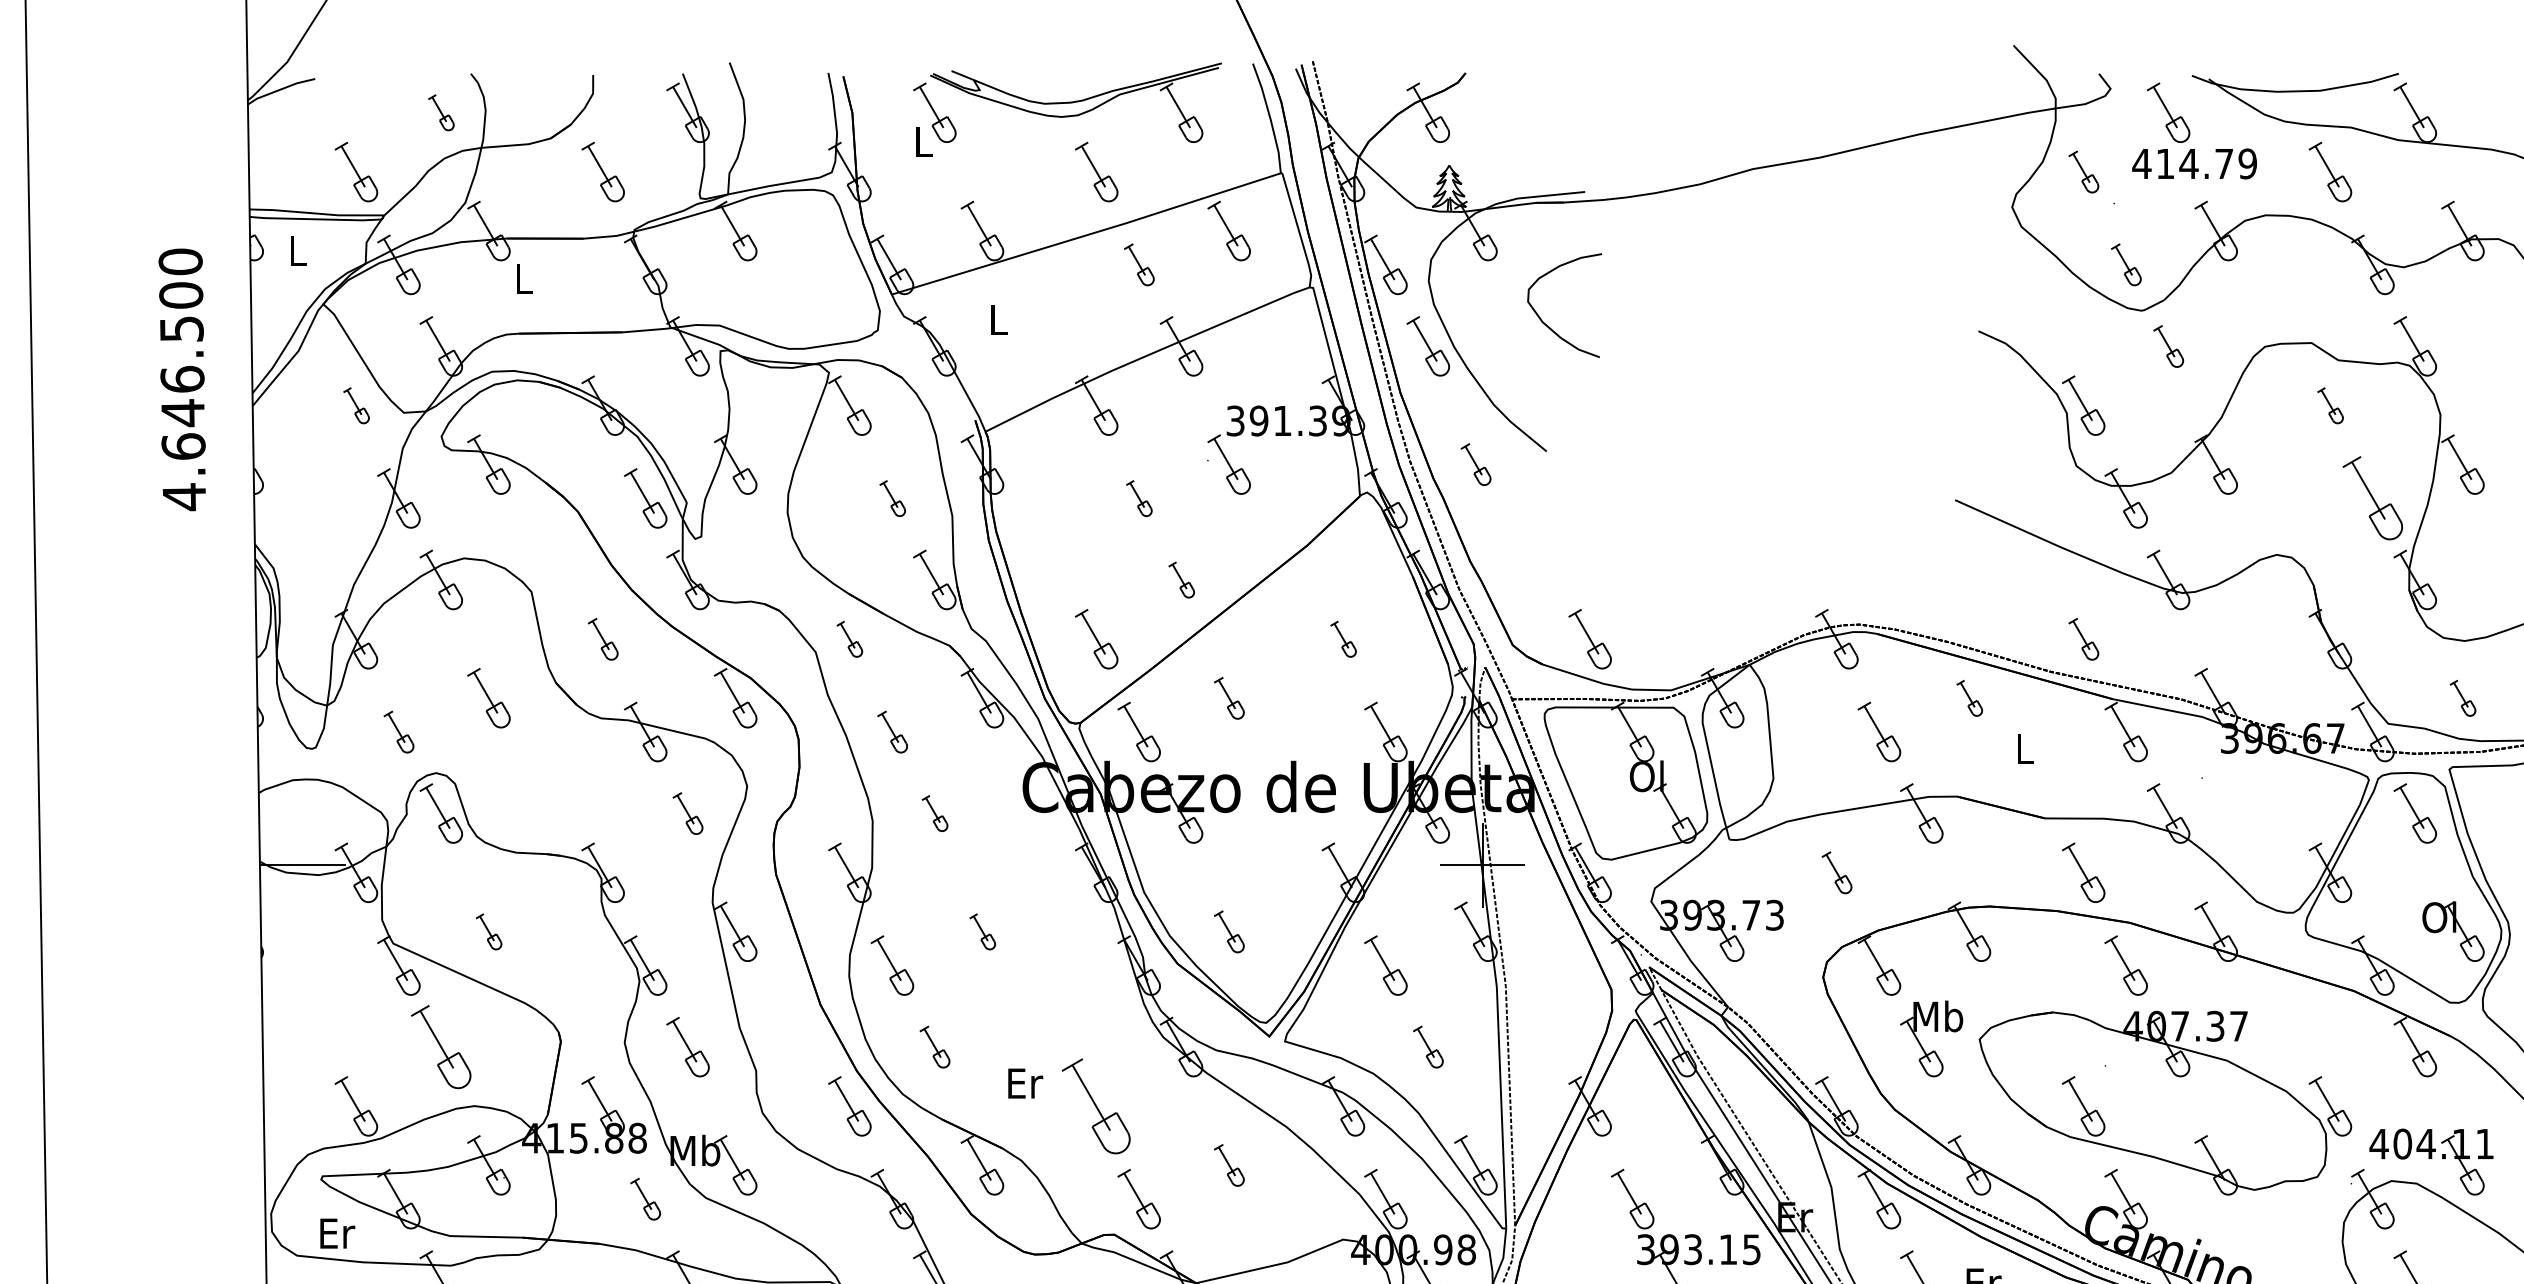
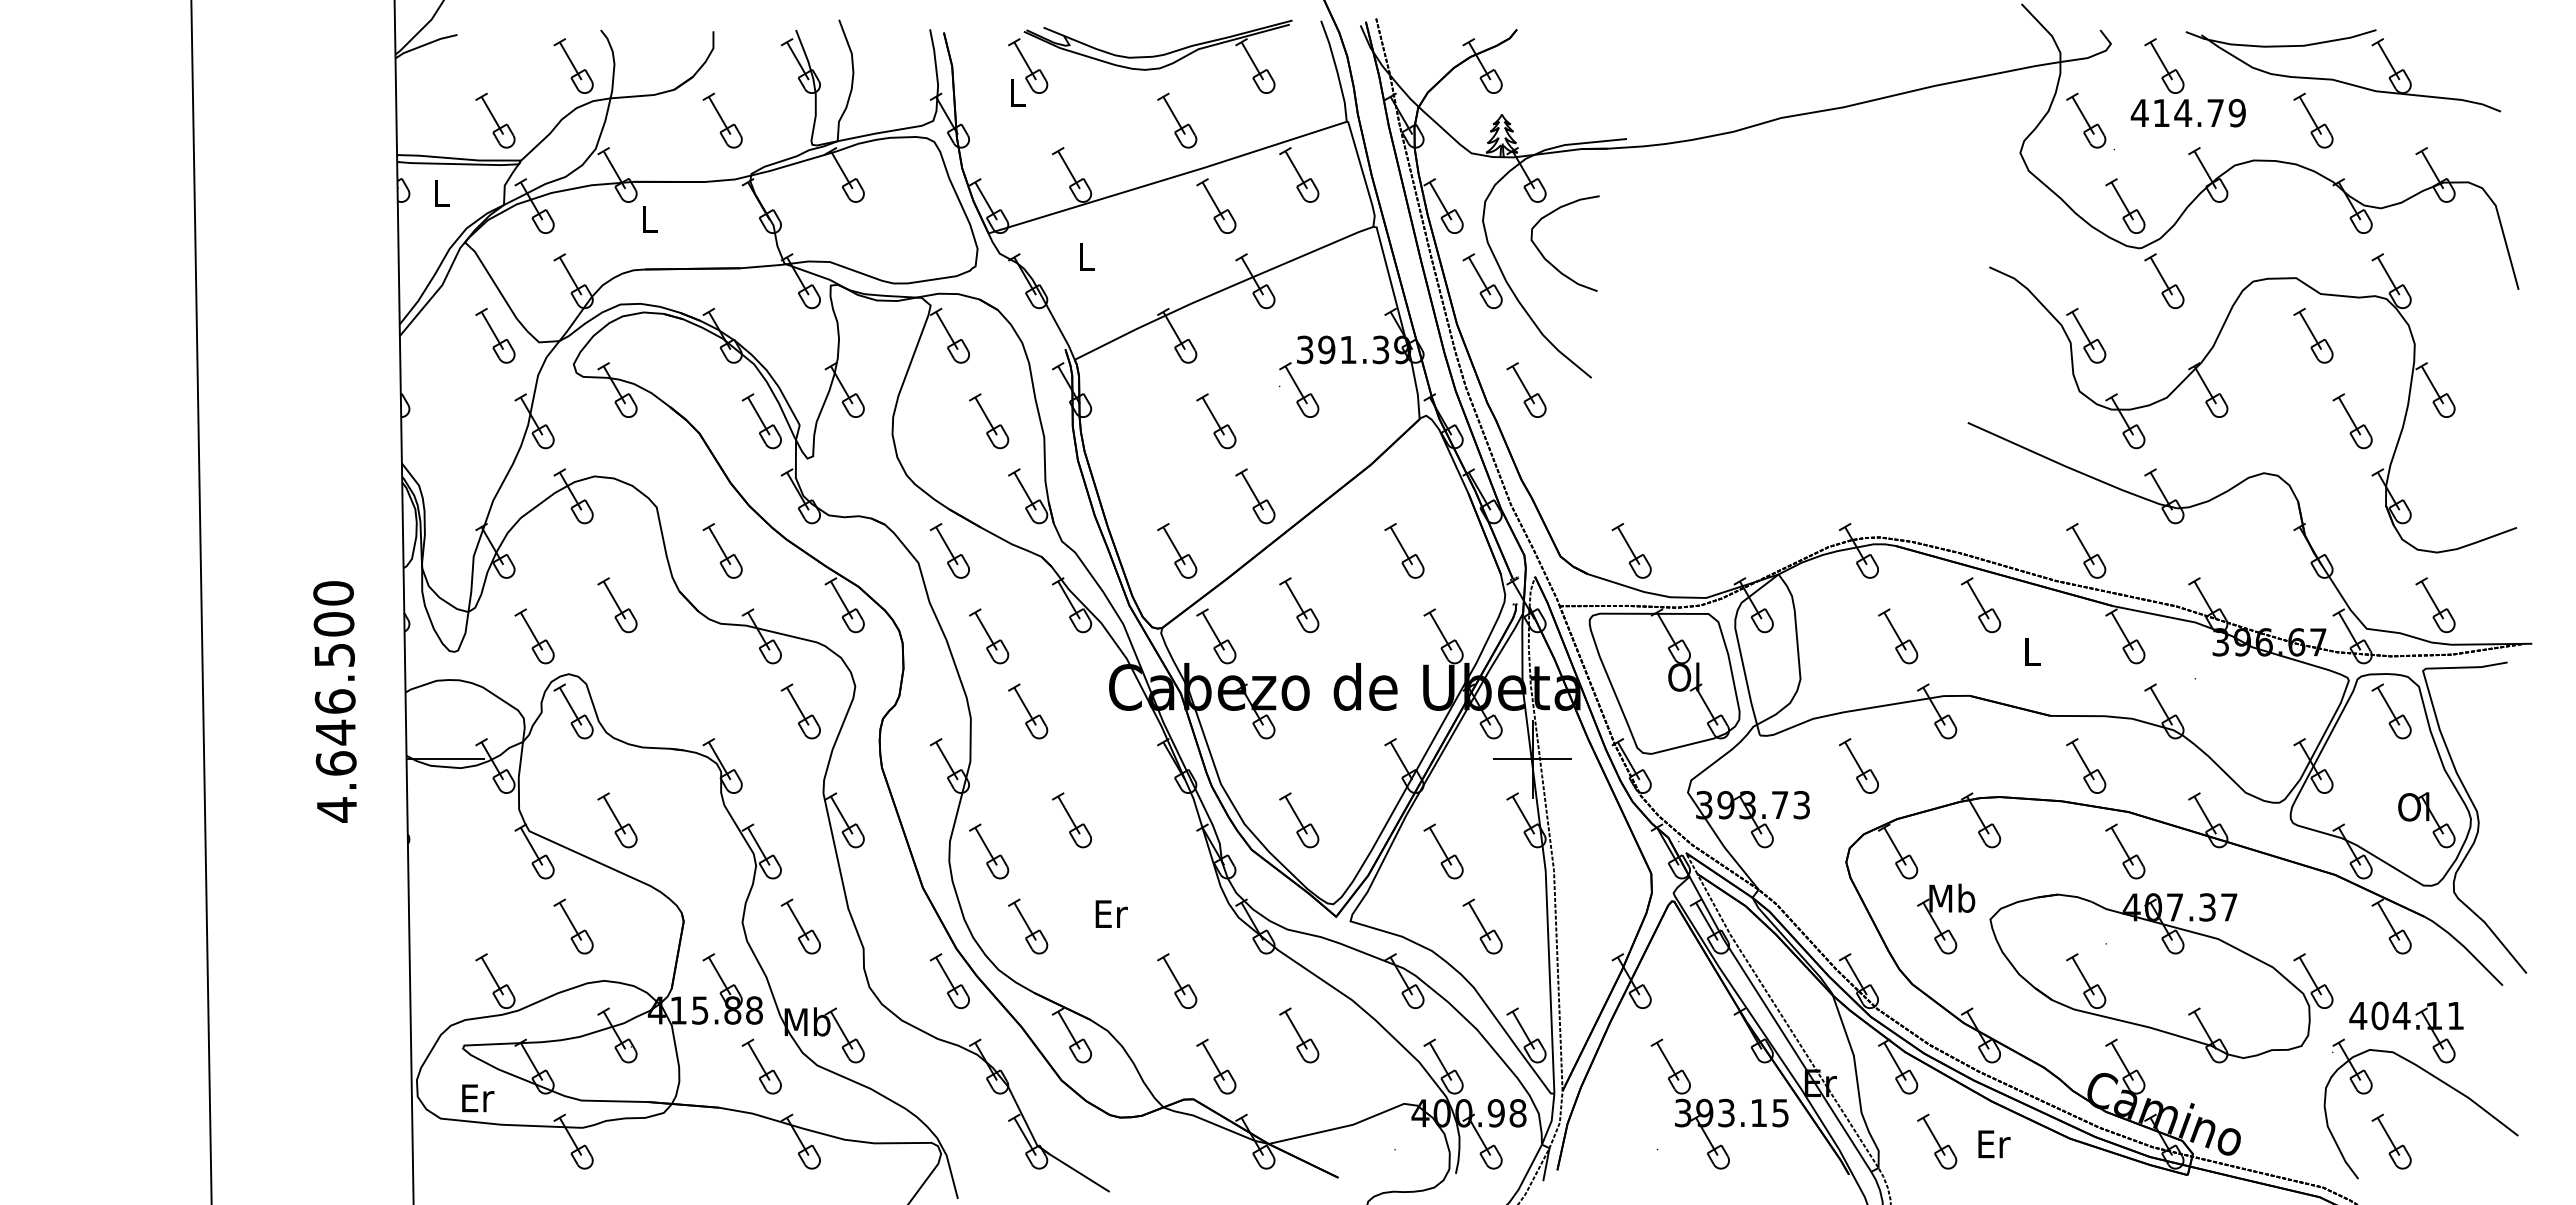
part: (441, 112) -> (573, 65), size x1.67
part: (2084, 171) -> (2086, 120), size x1.43
part: (1139, 264) -> (1216, 205), size x1.43
part: (2126, 264) -> (2125, 205), size x1.43
curve: (1545, 322) -> (1547, 259), moved
part: (2168, 346) -> (2164, 281), size x1.43
text: (181, 379) -> (334, 701), moved
part: (356, 405) -> (495, 335), size x1.67
part: (2330, 405) -> (2313, 335), size x1.67
part: (1475, 463) -> (1526, 389), size x1.43
part: (892, 498) -> (989, 421), size x1.67
part: (1139, 498) -> (1216, 421), size x1.67
part: (2372, 498) -> (2352, 421), size x0.71
part: (1181, 580) -> (1255, 496), size x1.67
part: (602, 638) -> (722, 550), size x1.43
part: (849, 638) -> (949, 550), size x1.67
part: (1343, 638) -> (1404, 550), size x1.67
part: (2084, 638) -> (2086, 550), size x1.43
part: (1229, 698) -> (1299, 605), size x1.43
part: (1970, 698) -> (1981, 605), size x1.67
part: (2462, 698) -> (2435, 605), size x1.67
part: (398, 732) -> (534, 636), size x1.43
part: (892, 732) -> (989, 636), size x1.43
part: (687, 813) -> (800, 711), size x1.43
part: (935, 813) -> (1028, 711), size x1.67
part: (1836, 872) -> (1858, 765), size x1.43
part: (488, 931) -> (617, 820), size x1.67
part: (983, 931) -> (1072, 820), size x1.67
part: (1229, 931) -> (1299, 820), size x1.43
part: (441, 1047) -> (573, 926), size x0.71
part: (935, 1047) -> (1028, 926), size x1.43
part: (1428, 1047) -> (1482, 926), size x1.43
text: (1025, 1082) -> (1111, 913), moved
part: (1097, 1105) -> (1177, 980), size x0.62
part: (1229, 1165) -> (1299, 1035), size x1.43
part: (645, 1199) -> (761, 1066), size x1.43

